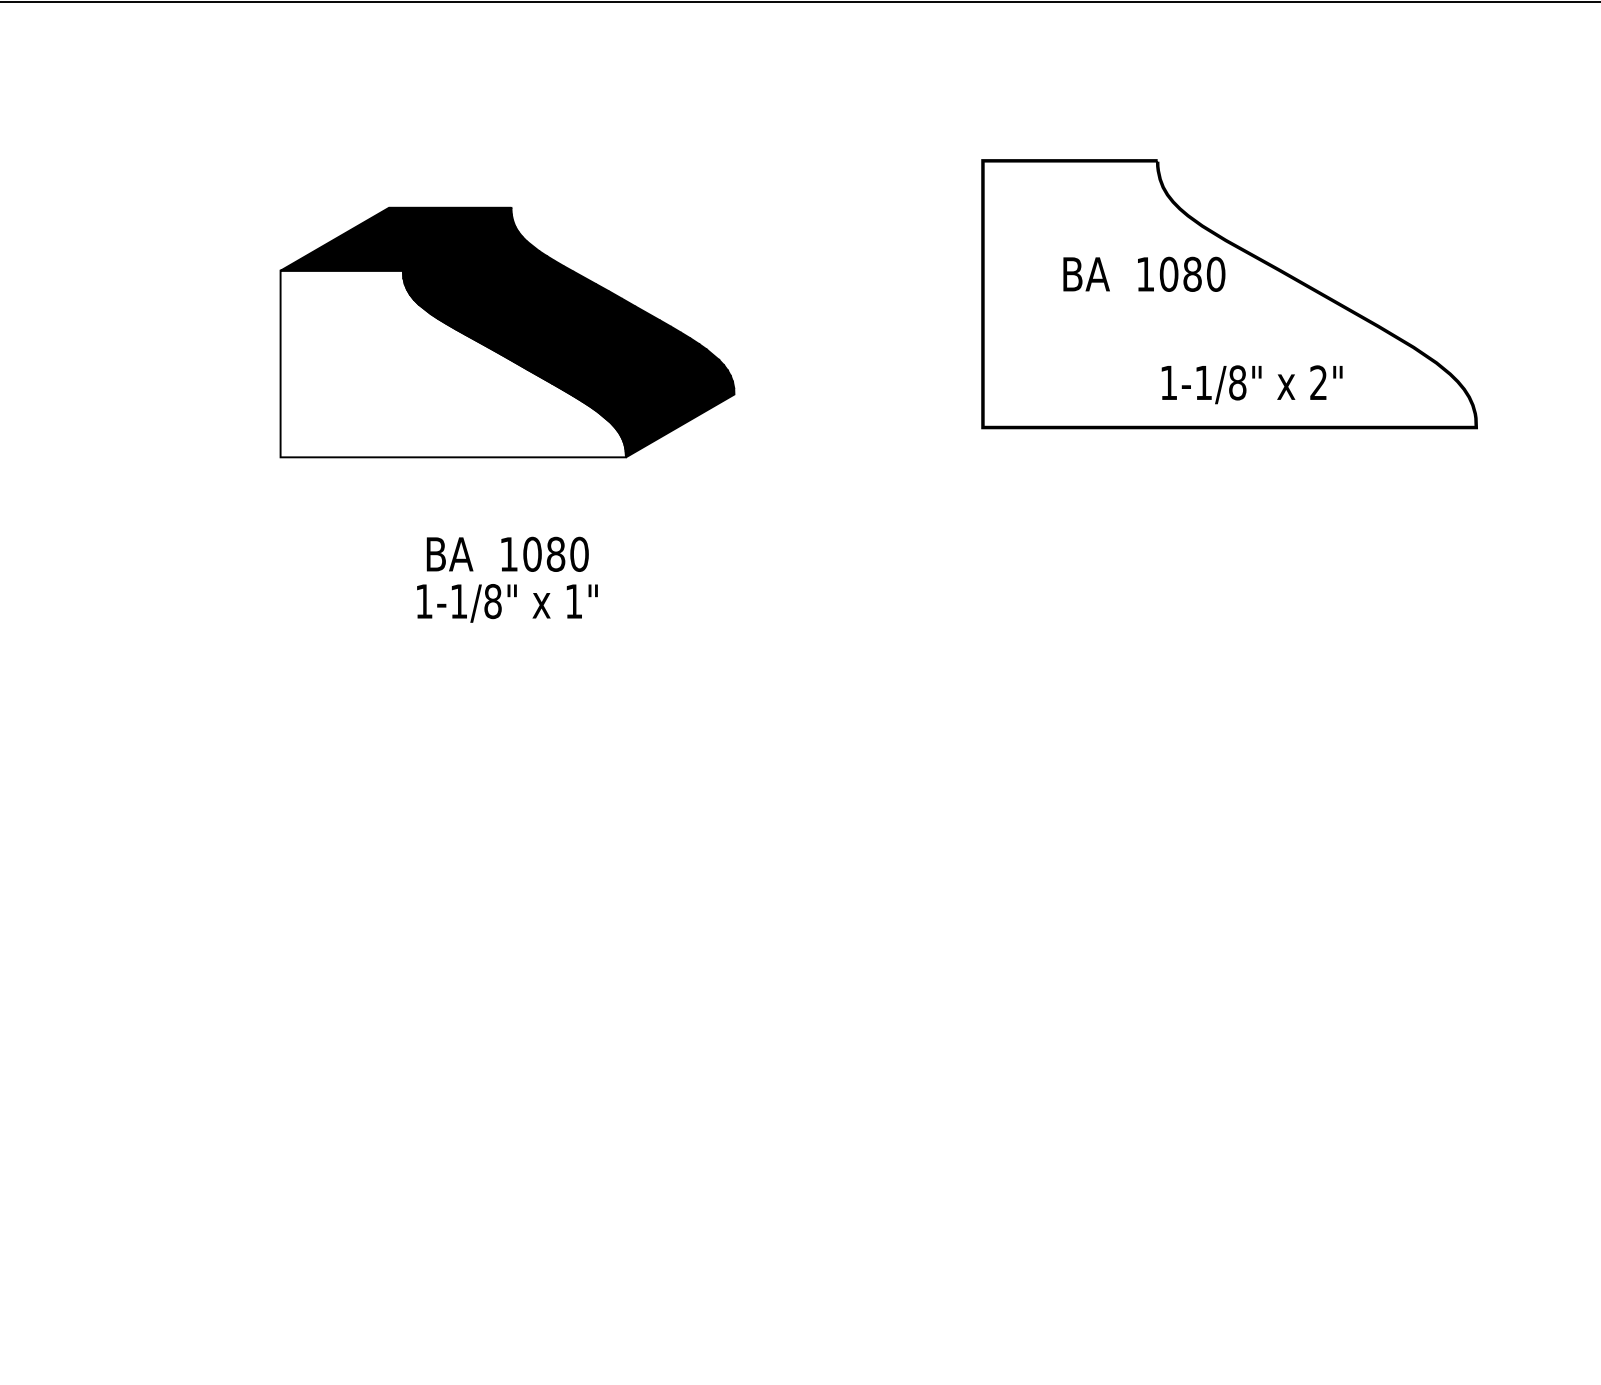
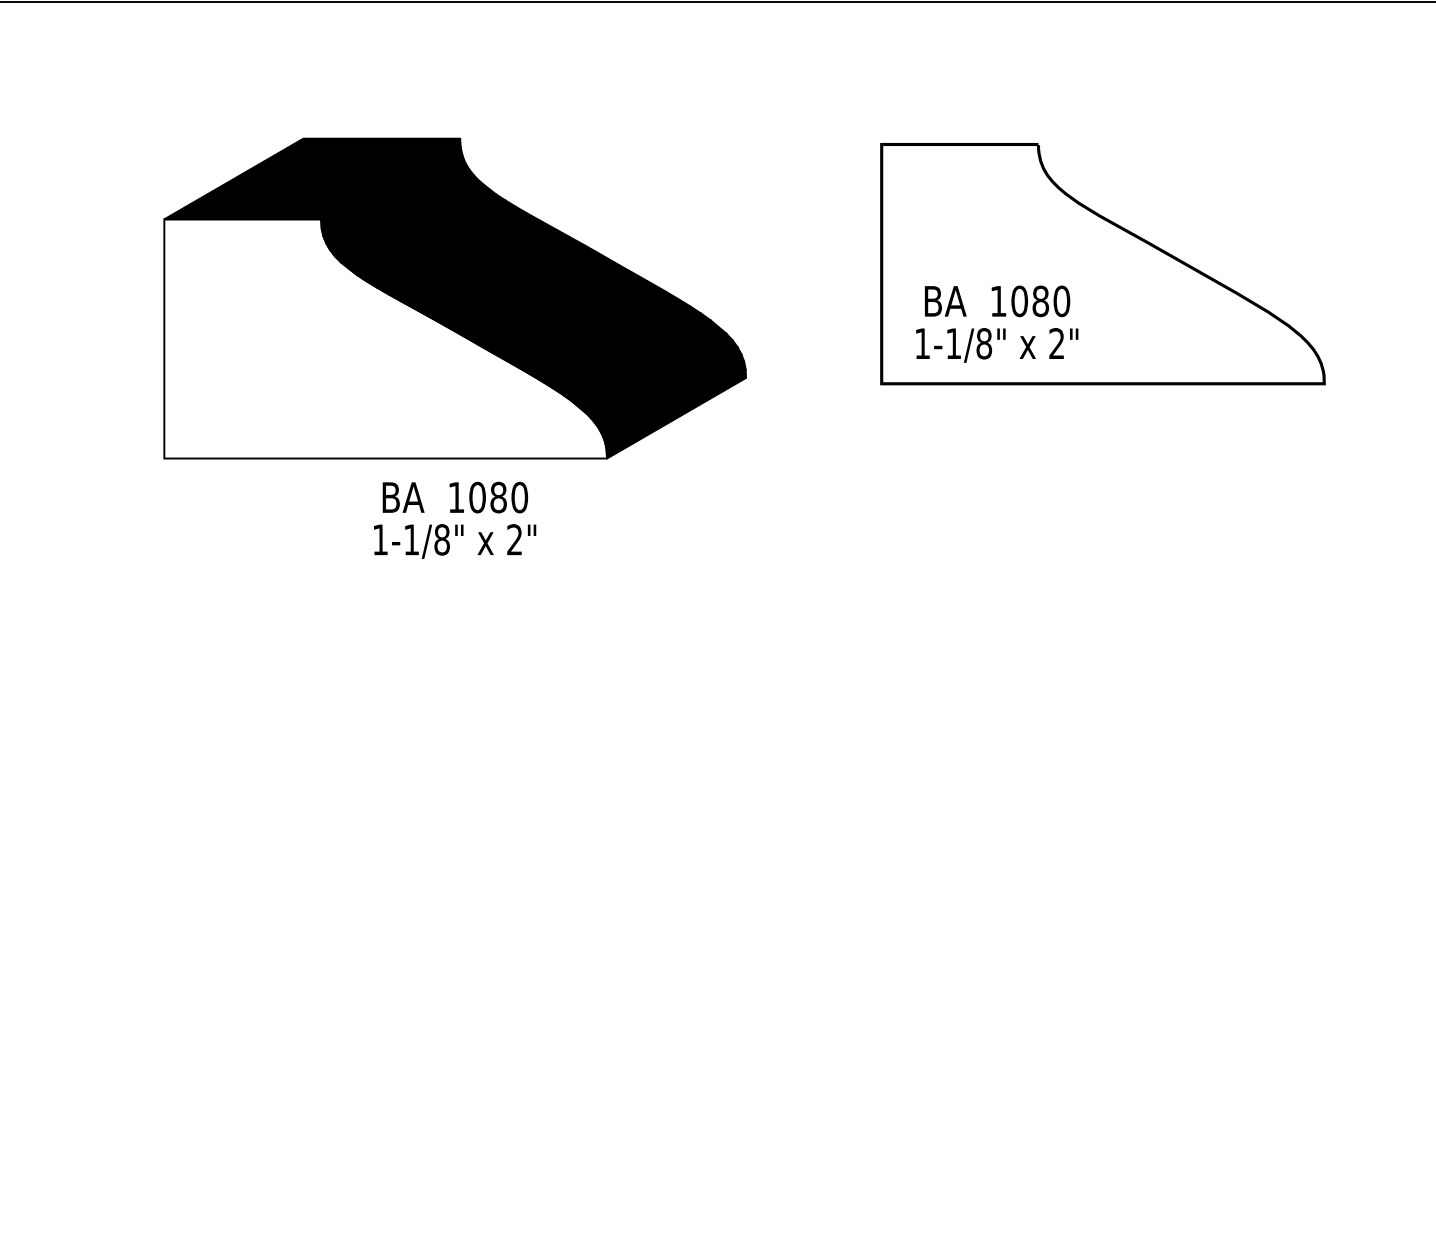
text: (1144, 274) -> (997, 301), moved
part: (506, 332) -> (454, 298), size x1.43
text: (1252, 384) -> (997, 345), moved
text: (573, 601) -> (514, 539), 1" -> 2"

